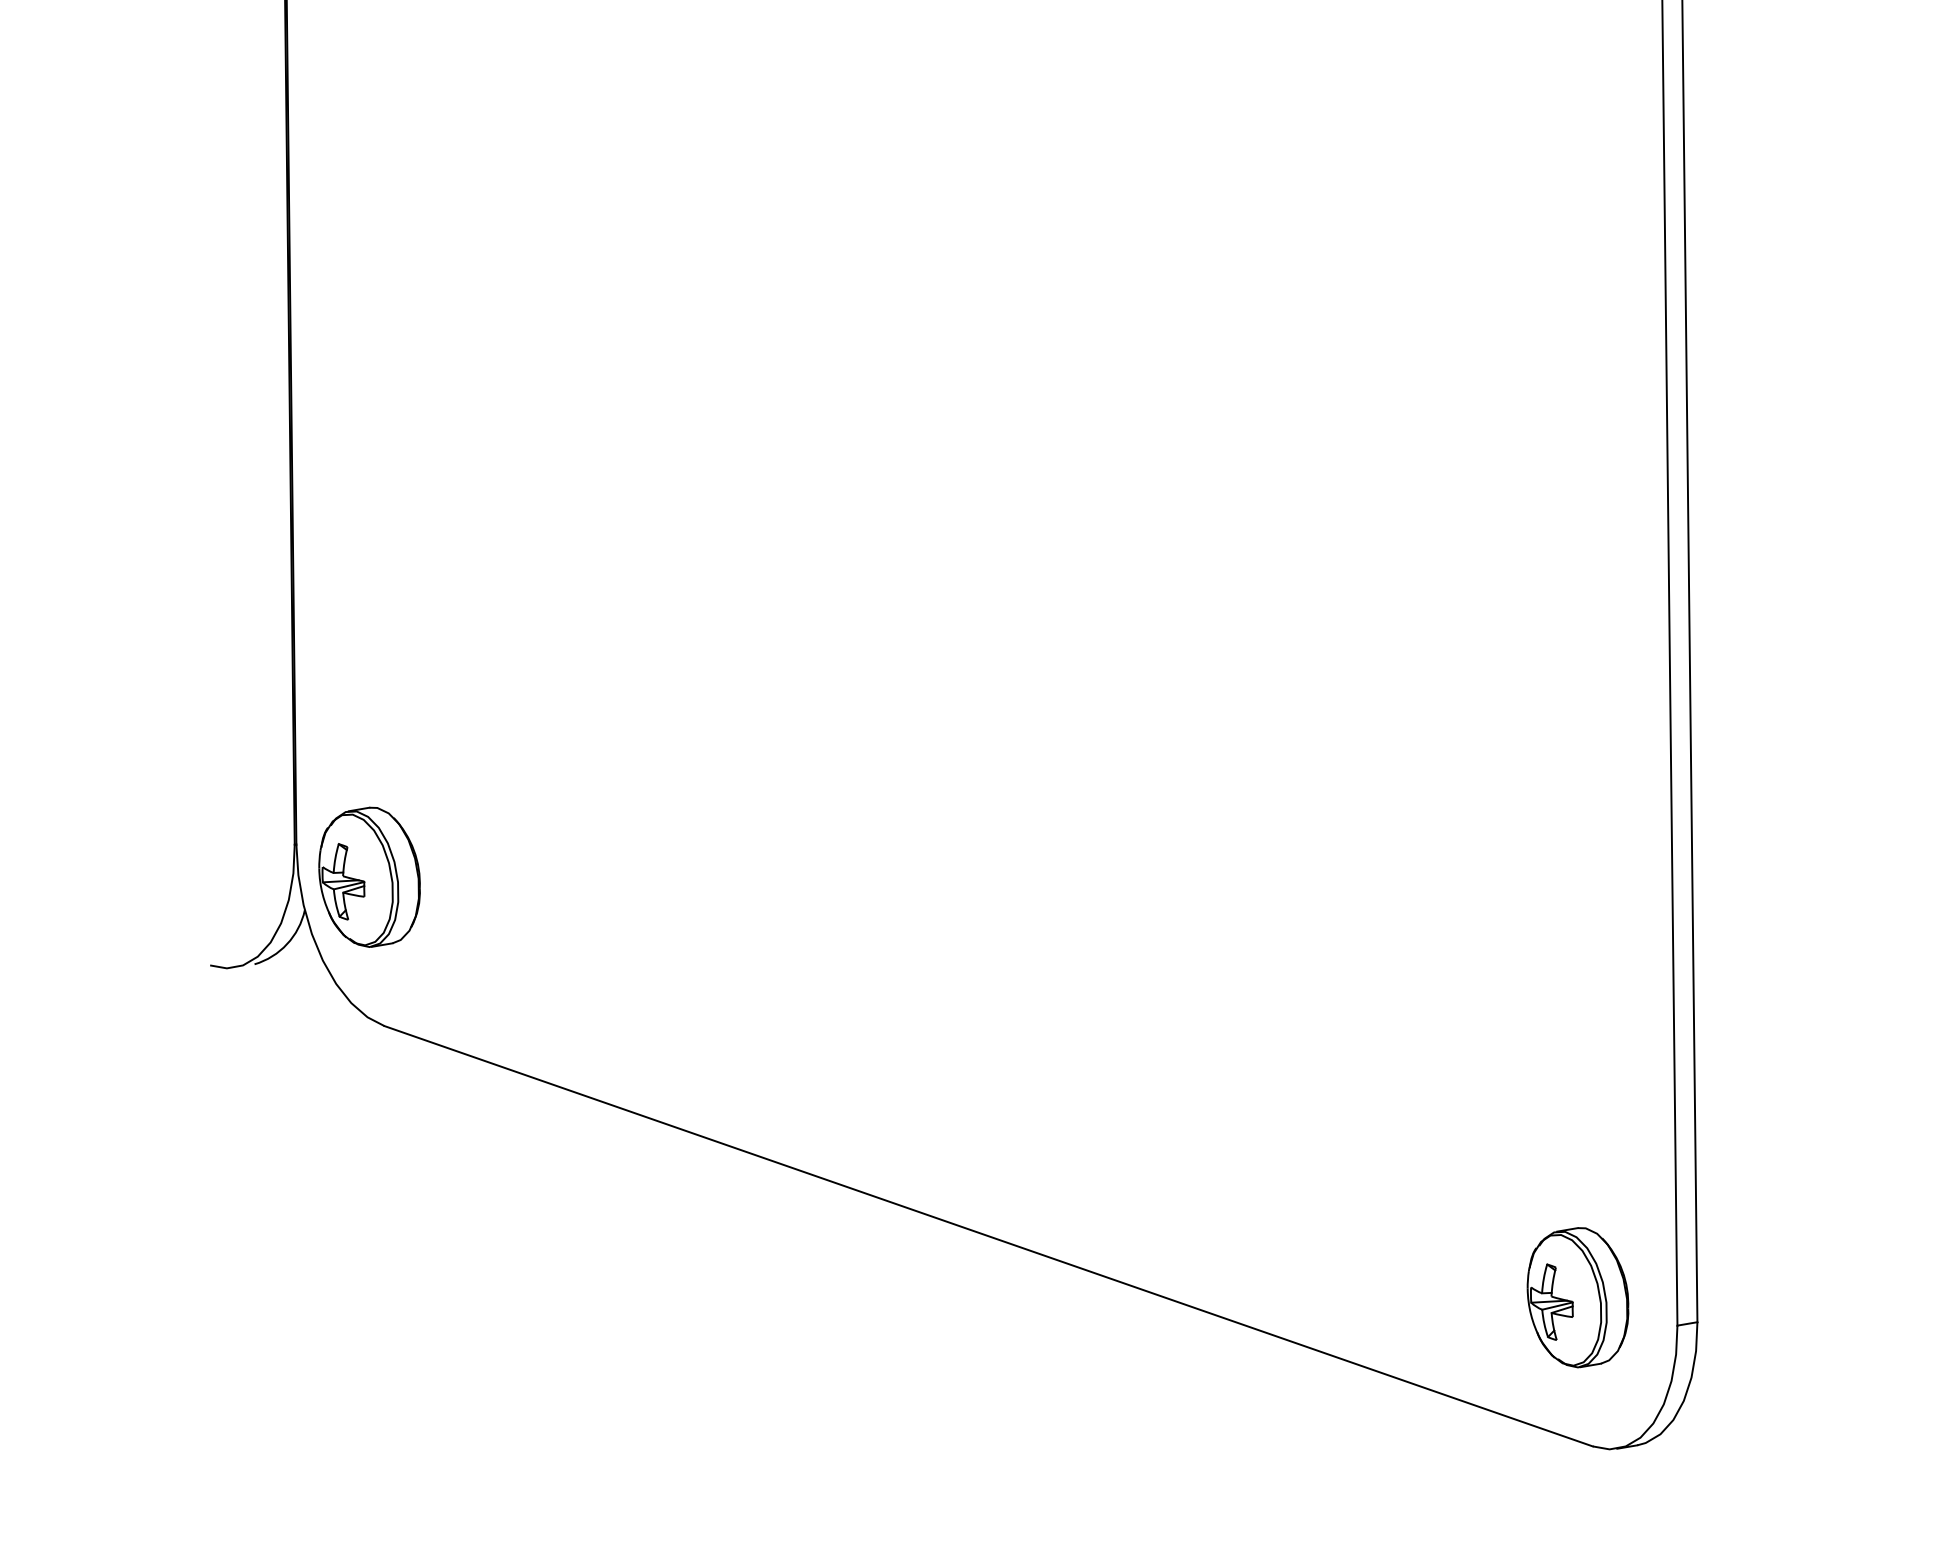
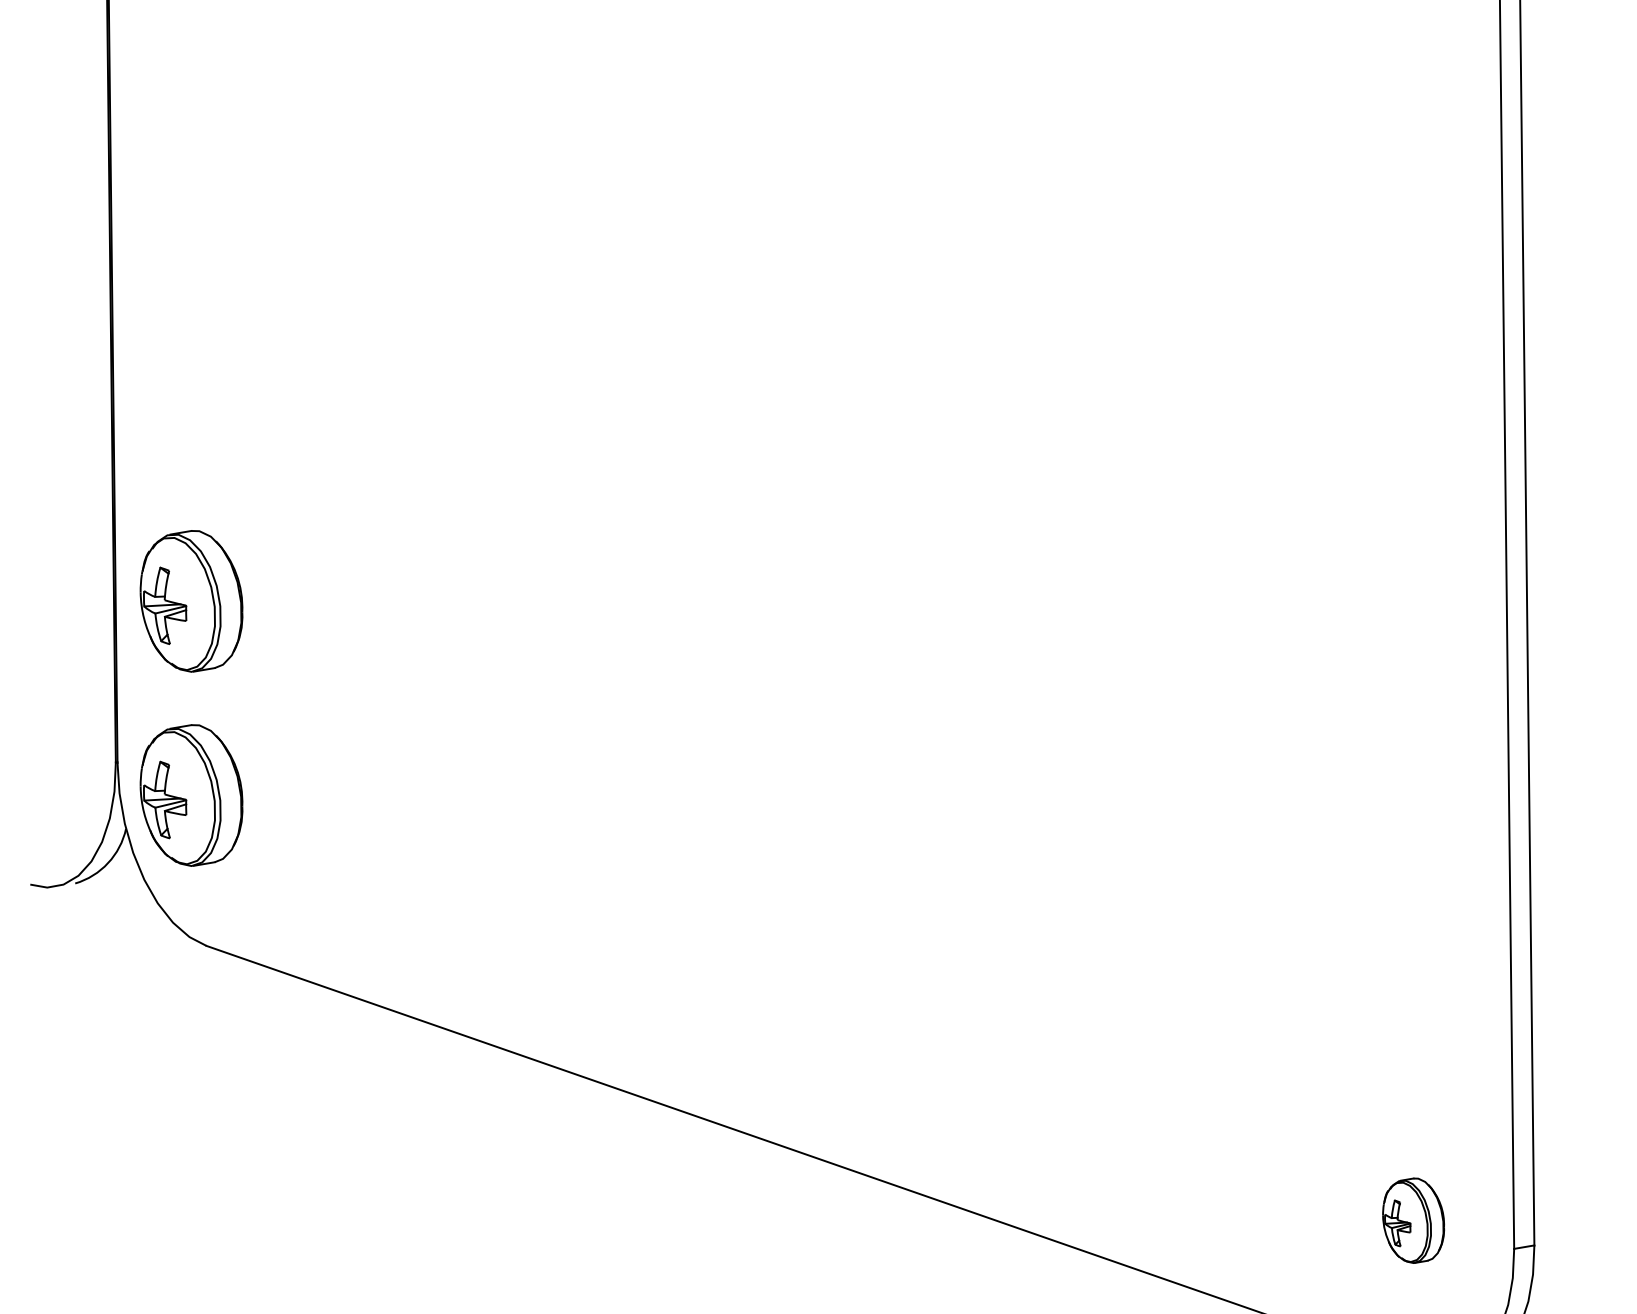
part: (369, 684) -> (191, 600), added
part: (1577, 1297) -> (1413, 1220), size x0.6

